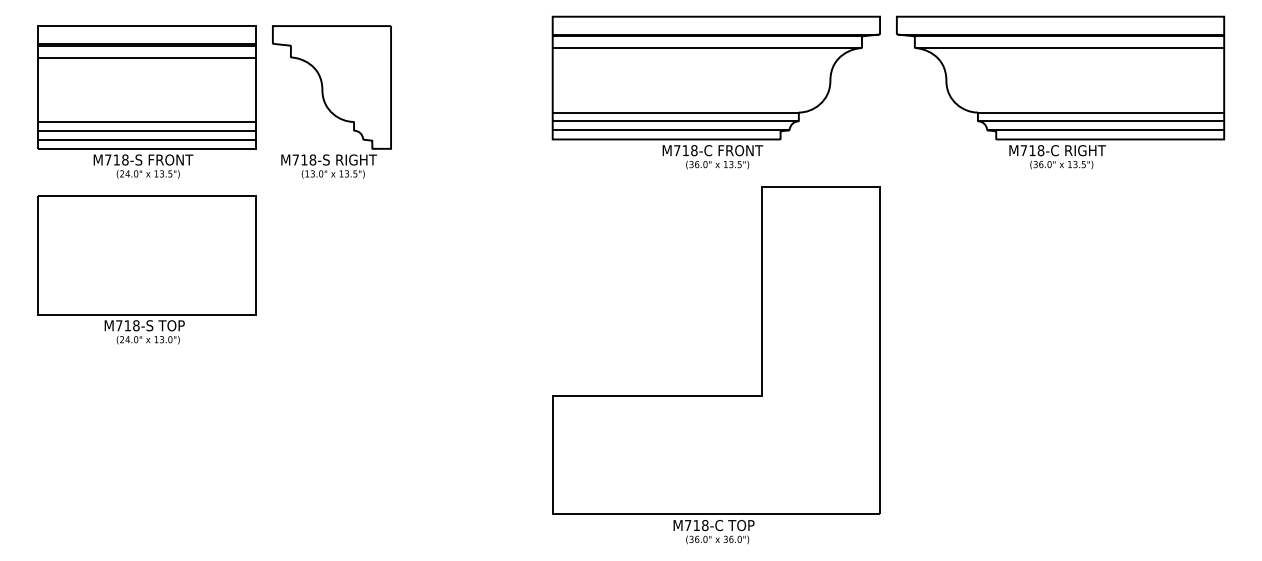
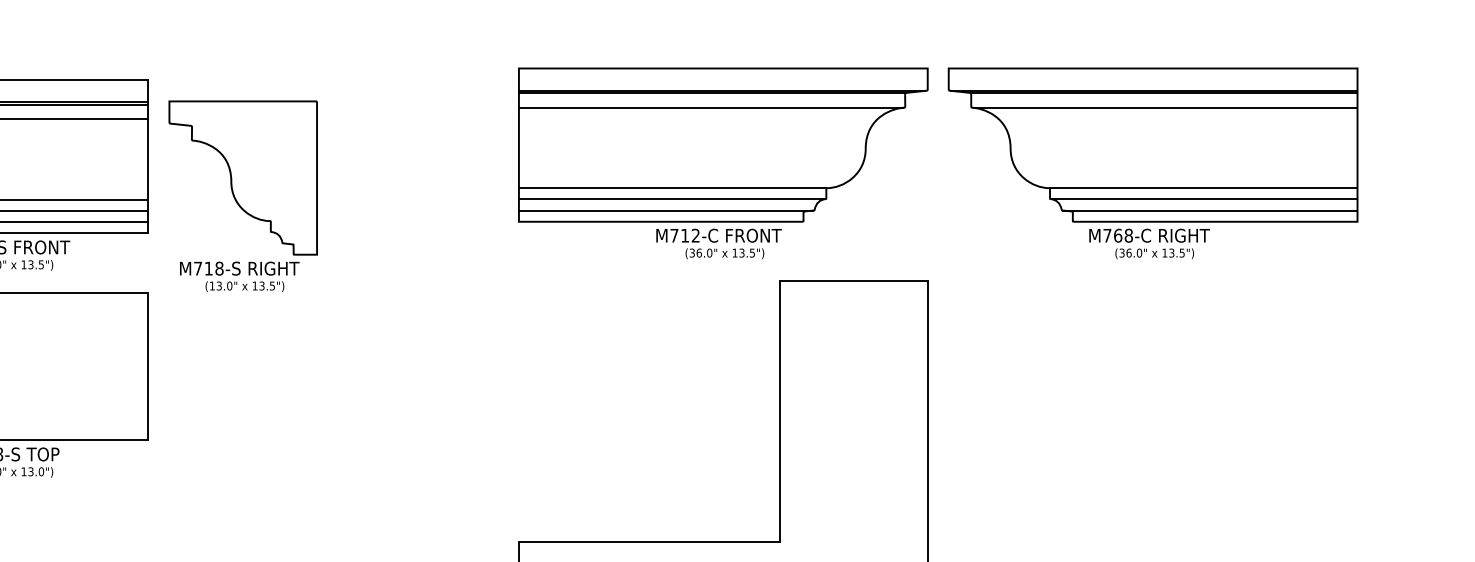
part: (331, 101) -> (242, 195), moved
text: (694, 150) -> (696, 235), M718-C -> M712-C
text: (1032, 150) -> (1118, 235), M718-C -> M768-C

